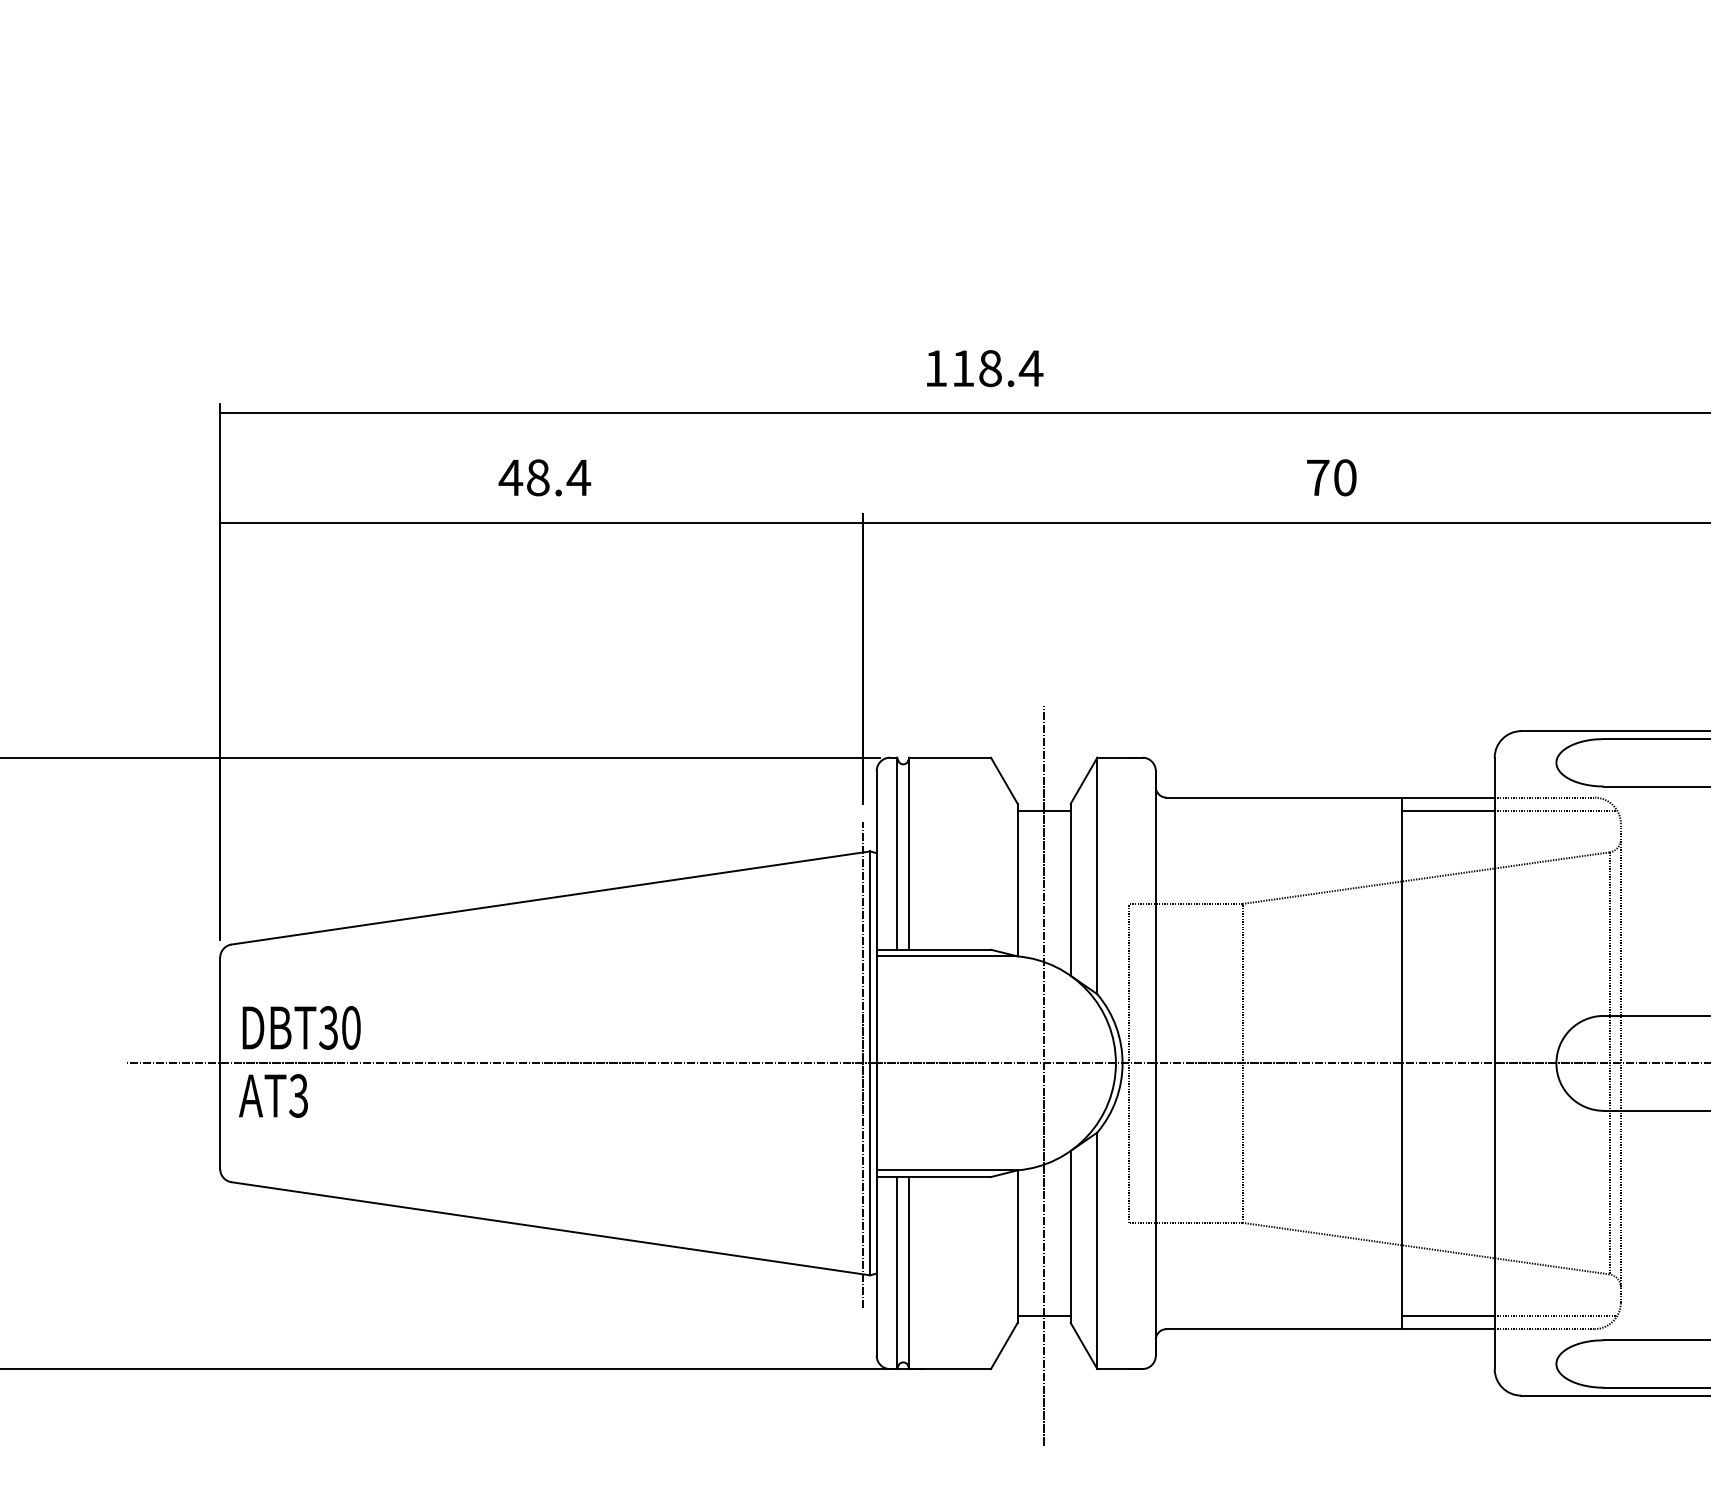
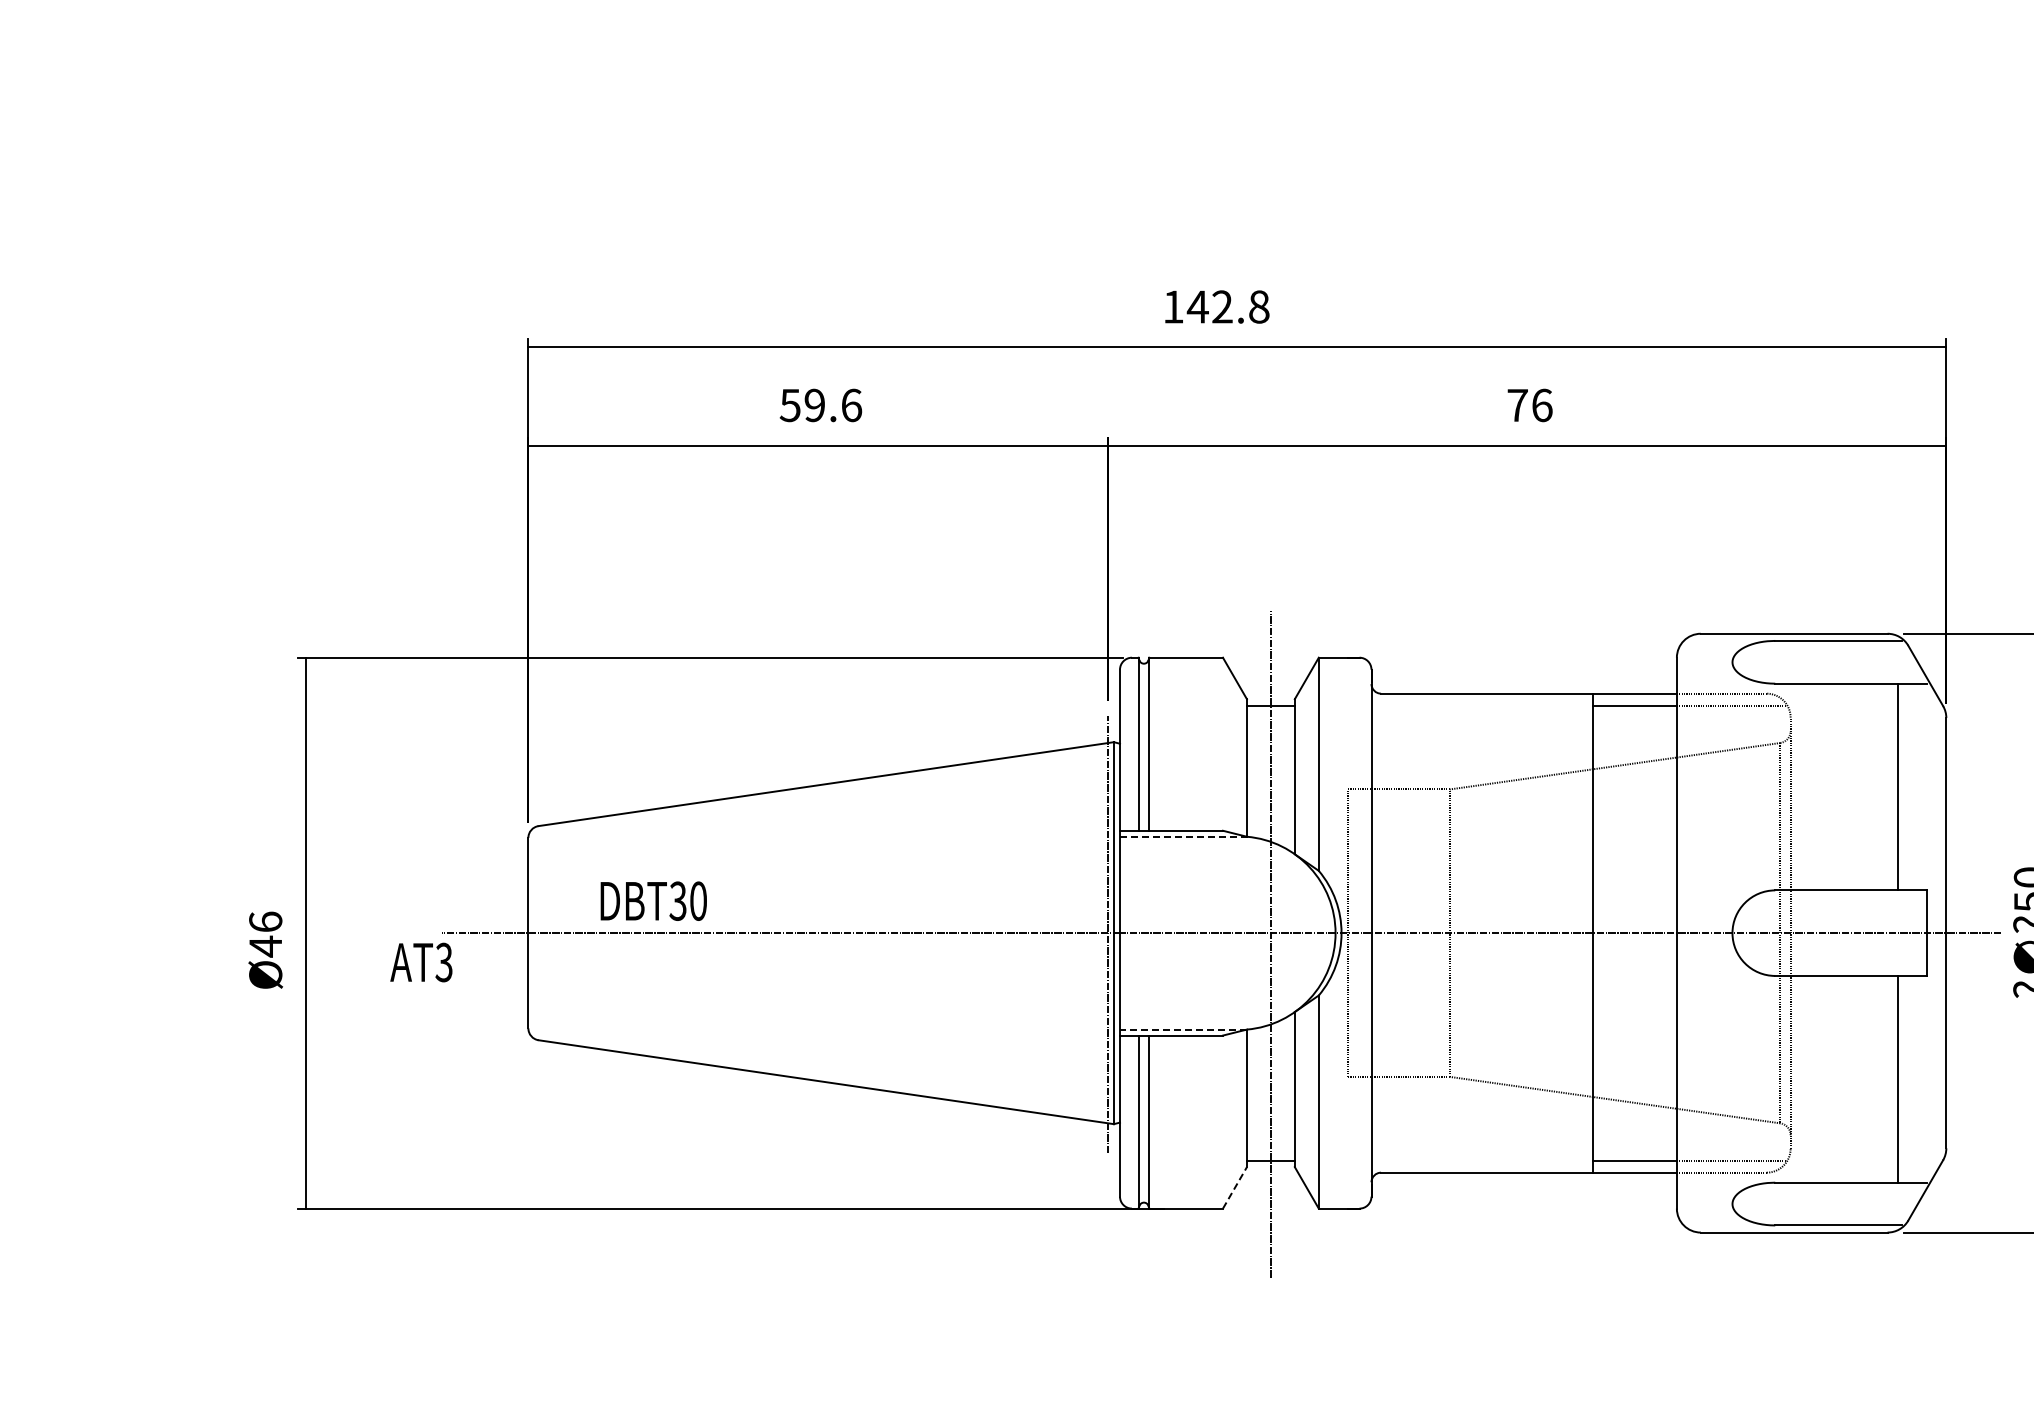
text: (997, 367) -> (1228, 306), 118.4 -> 142.8
text: (544, 477) -> (820, 405), 48.4 -> 59.6
text: (1345, 477) -> (1542, 405), 70 -> 76
line: (947, 956) -> (1183, 836), solid -> dashed
text: (301, 1027) -> (653, 900), moved
text: (273, 1095) -> (421, 962), moved
line: (946, 1170) -> (1182, 1029), solid -> dashed
line: (1003, 1345) -> (1234, 1187), solid -> dashed

